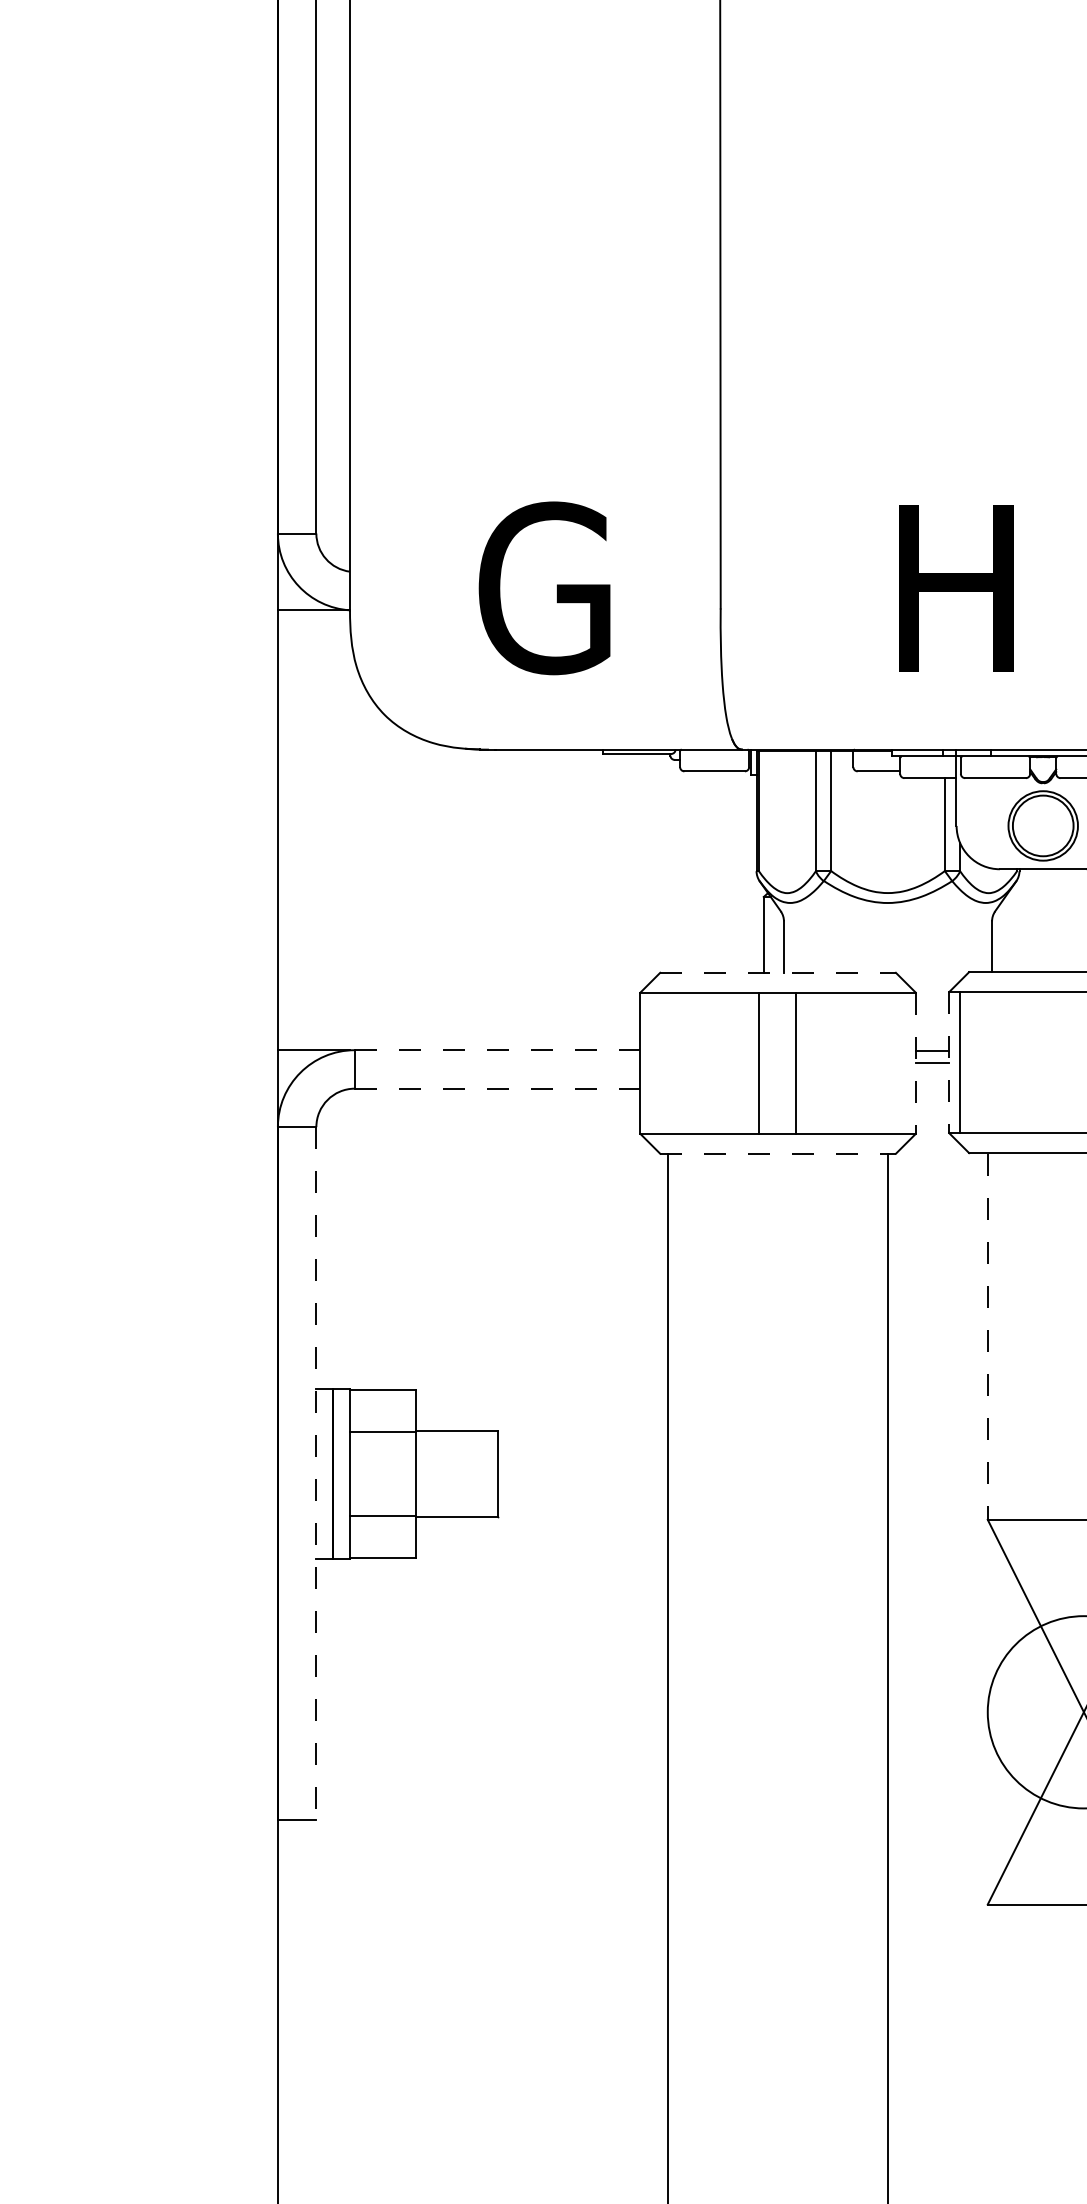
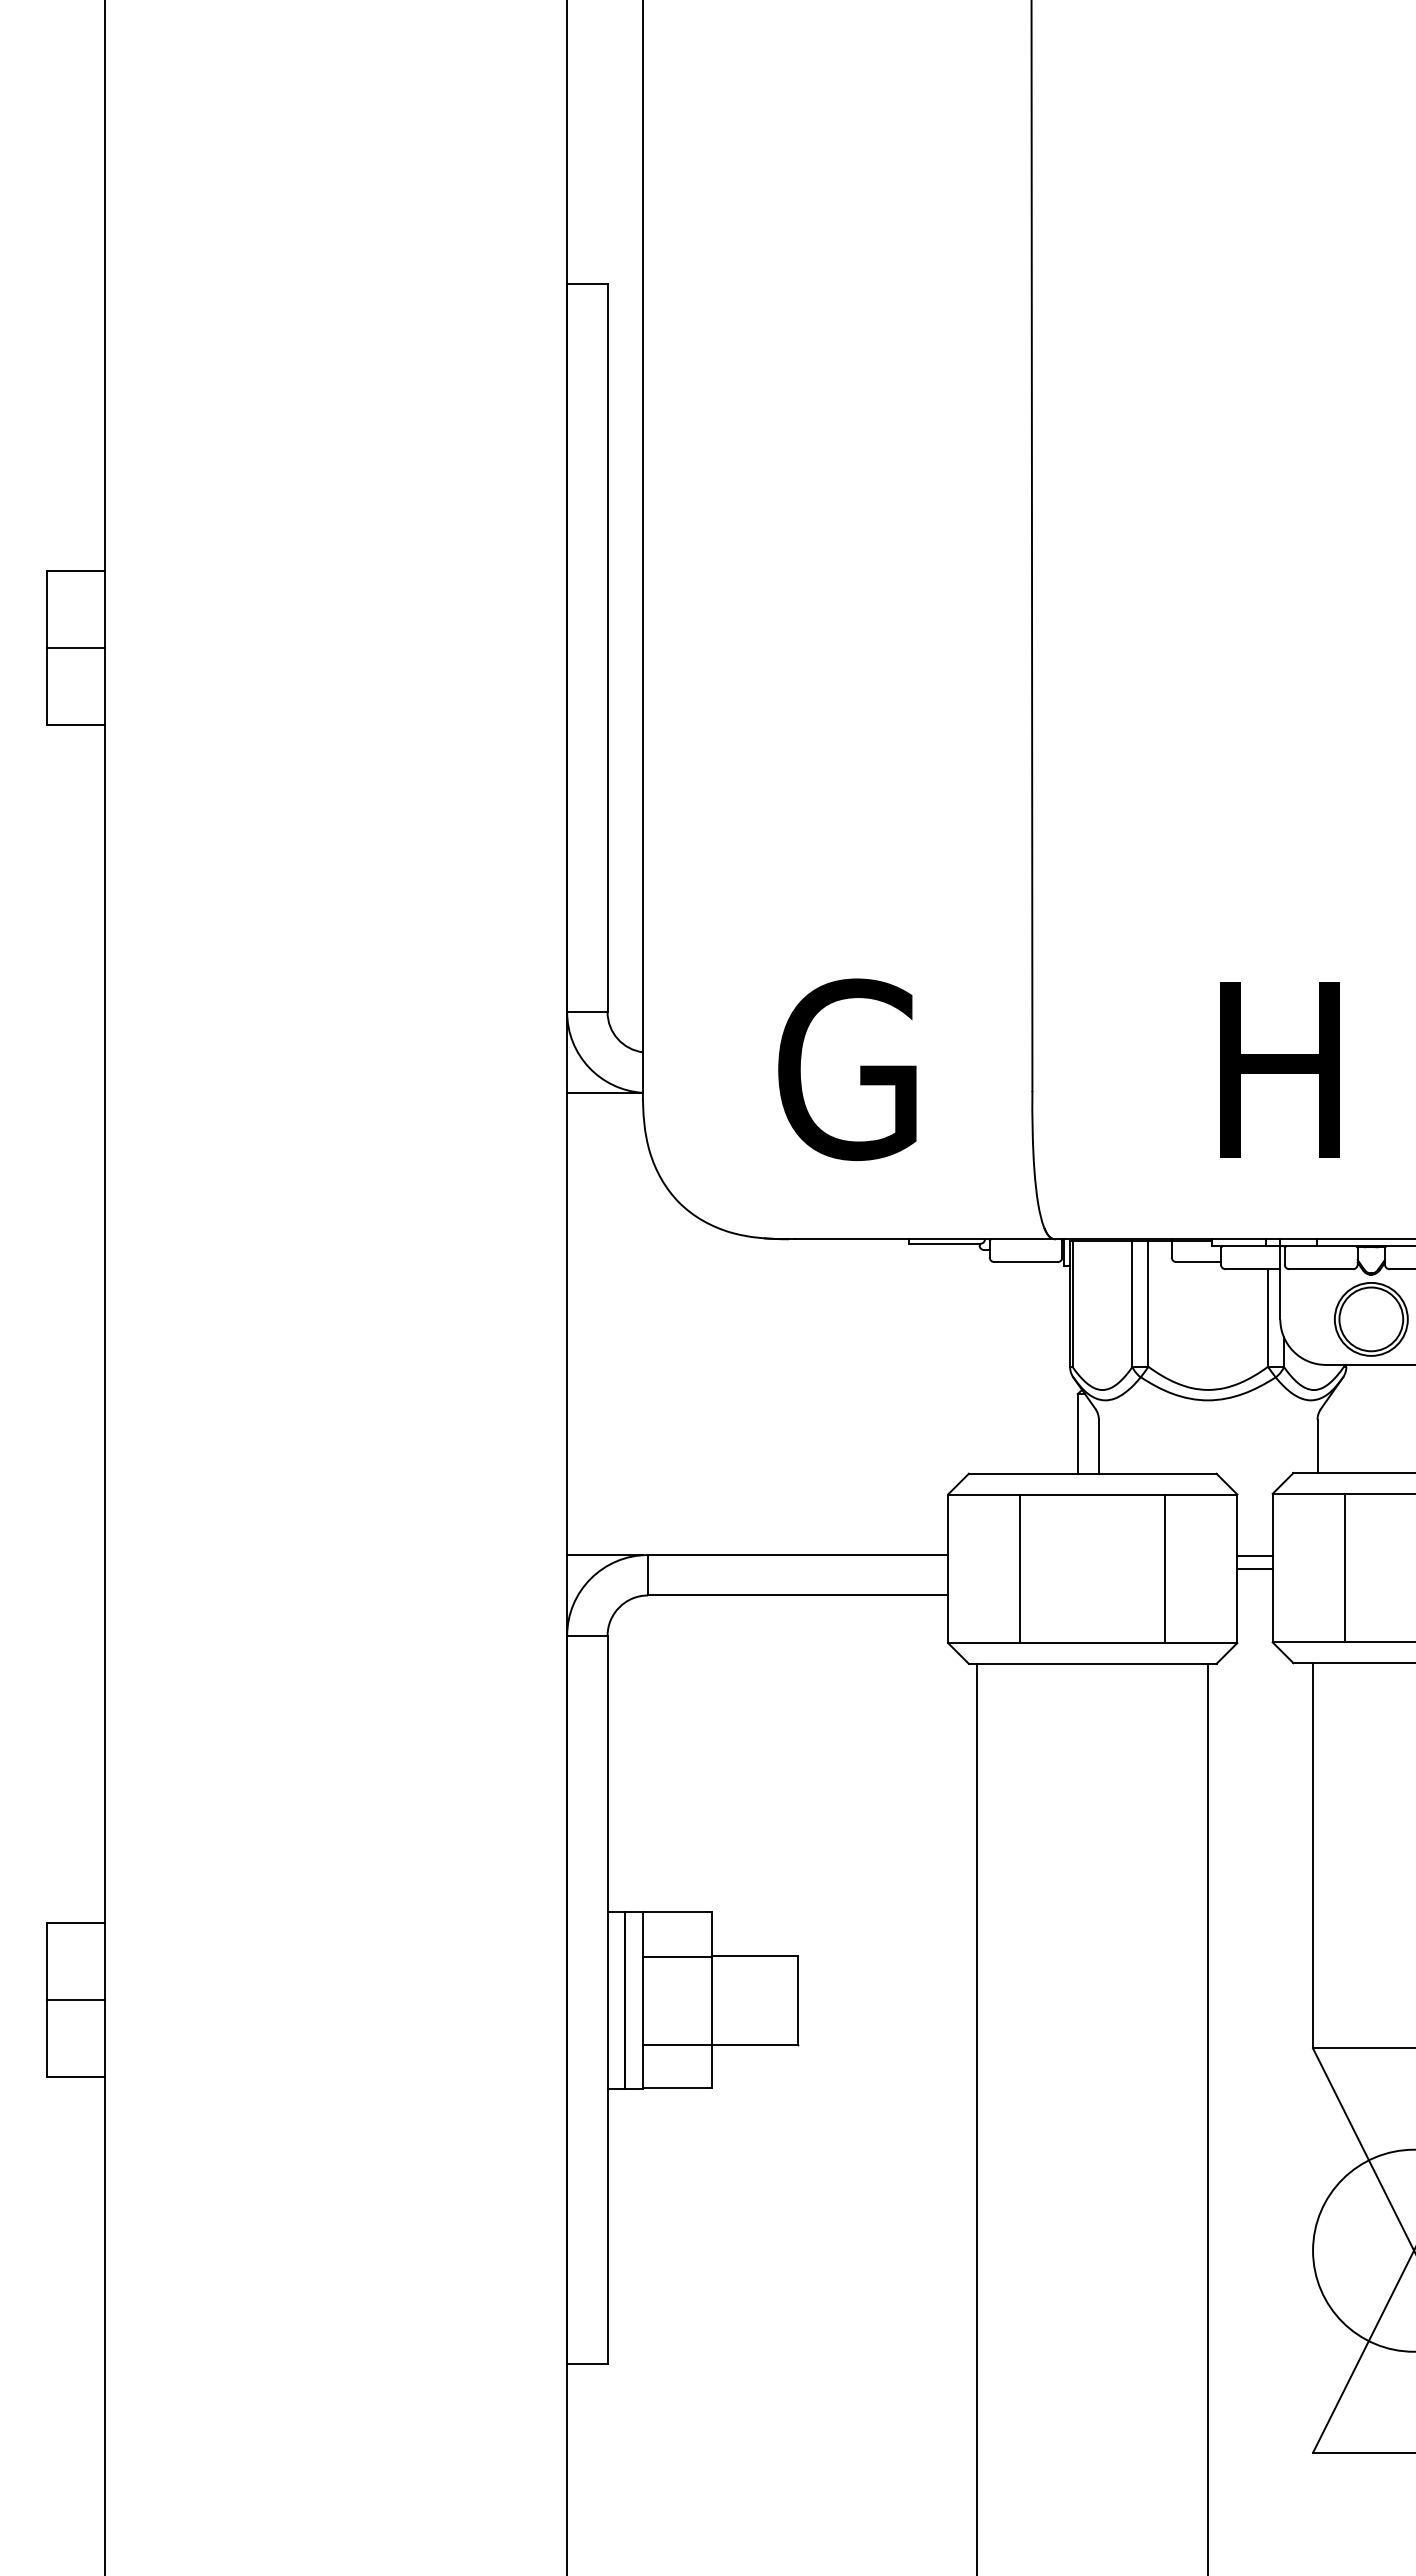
line: (777, 972) -> (1092, 1473), dashed -> solid
line: (498, 1050) -> (798, 1555), dashed -> solid
line: (758, 1062) -> (1020, 1568), moved
line: (795, 1062) -> (1165, 1568), moved
line: (949, 1062) -> (1272, 1568), dashed -> solid
line: (959, 1062) -> (1344, 1567), moved
line: (915, 1063) -> (1237, 1569), dashed -> solid
line: (498, 1088) -> (798, 1595), dashed -> solid
line: (777, 1153) -> (1092, 1663), dashed -> solid
line: (988, 1336) -> (1313, 1855), dashed -> solid
line: (316, 1473) -> (607, 1999), dashed -> solid

